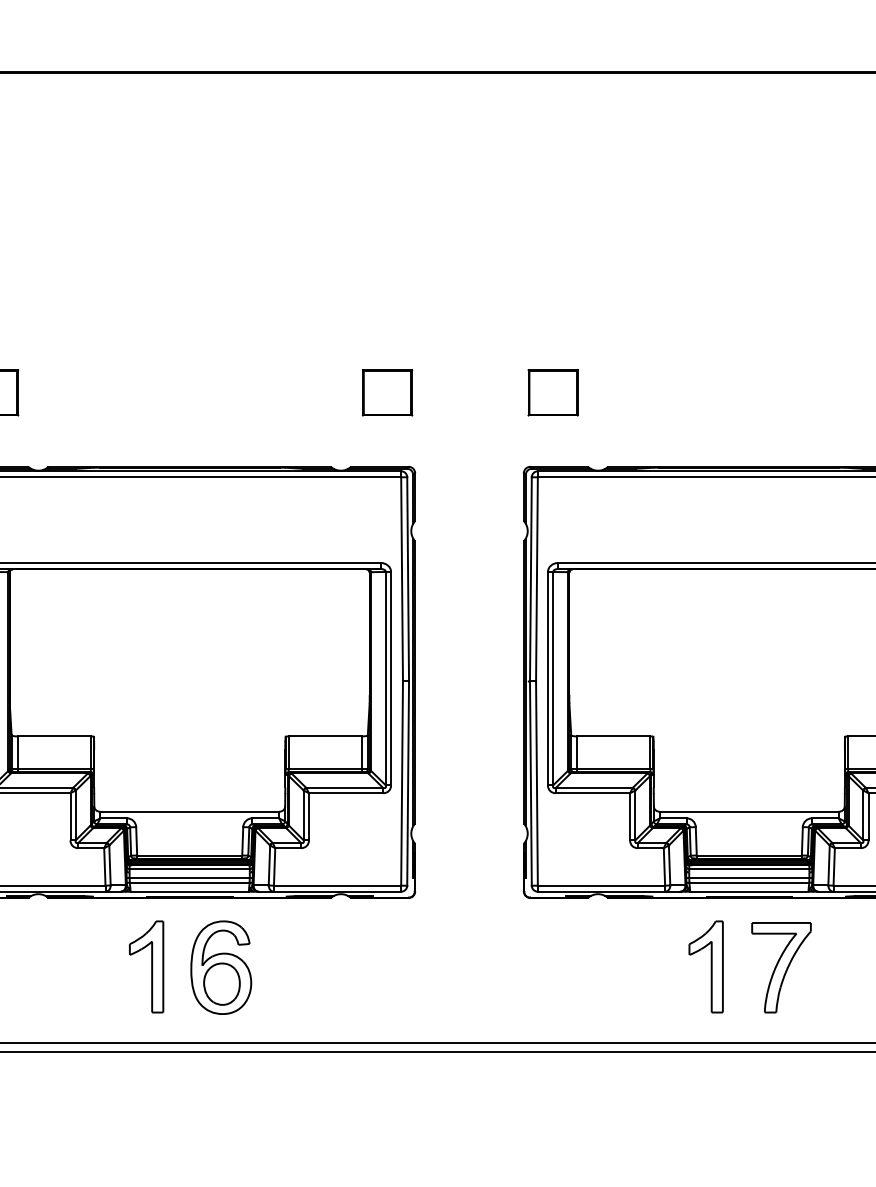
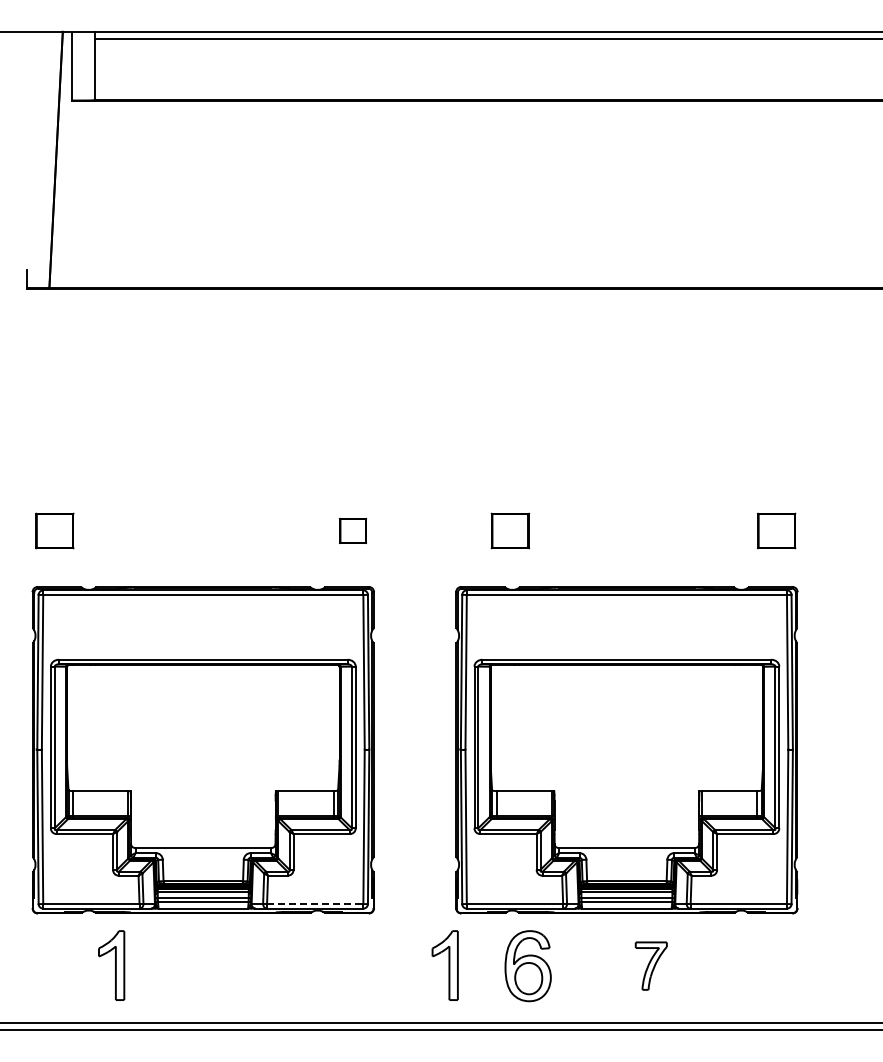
part: (386, 392) -> (352, 530), size x0.7
part: (553, 392) -> (510, 530), moved
line: (337, 886) -> (315, 904), solid -> dashed
part: (146, 966) -> (111, 965), moved
part: (705, 966) -> (444, 965), moved
part: (781, 966) -> (651, 965), size x0.7
part: (220, 968) -> (527, 966), moved

